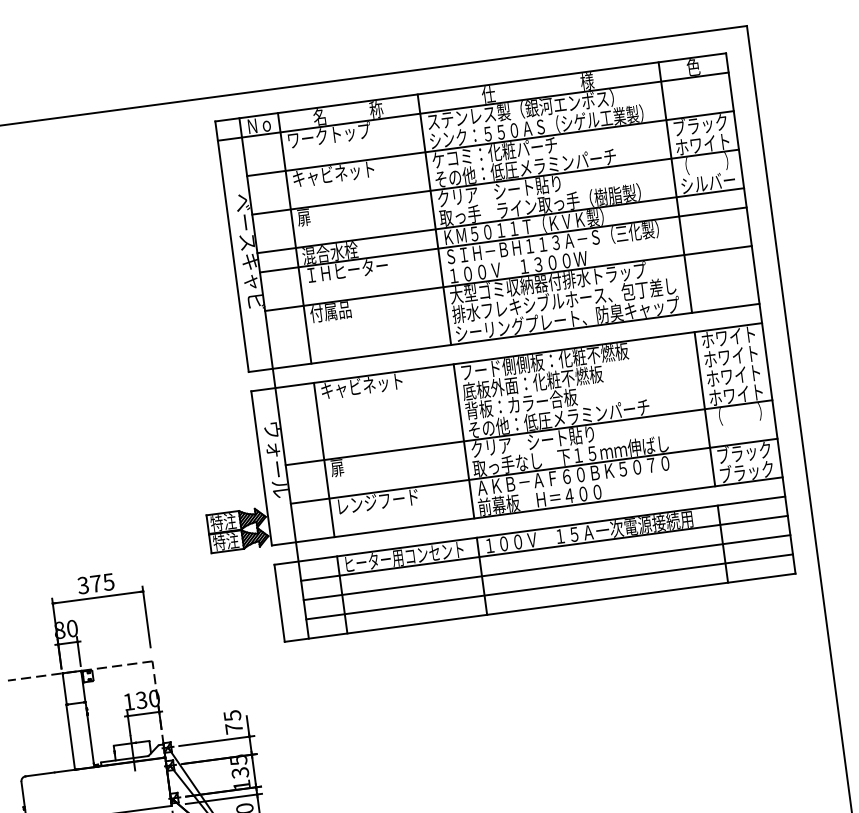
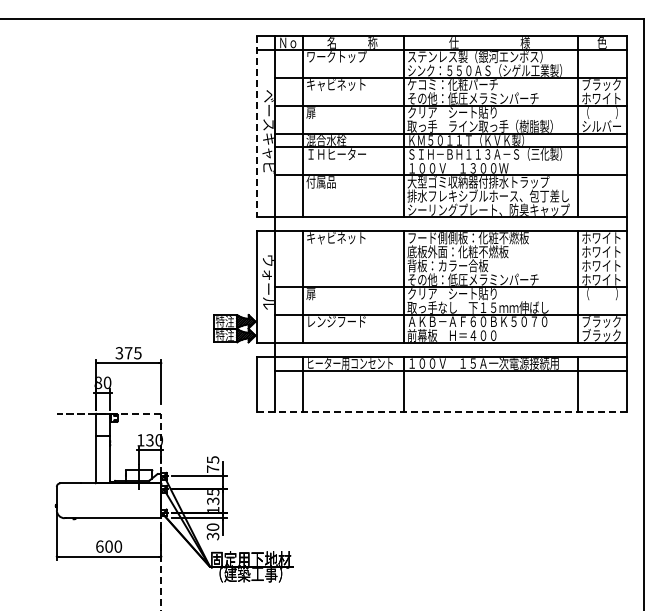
line: (232, 246) -> (257, 126), solid -> dashed
line: (546, 567) -> (450, 384), removed
line: (549, 587) -> (450, 398), removed
line: (539, 608) -> (441, 412), solid -> dashed

